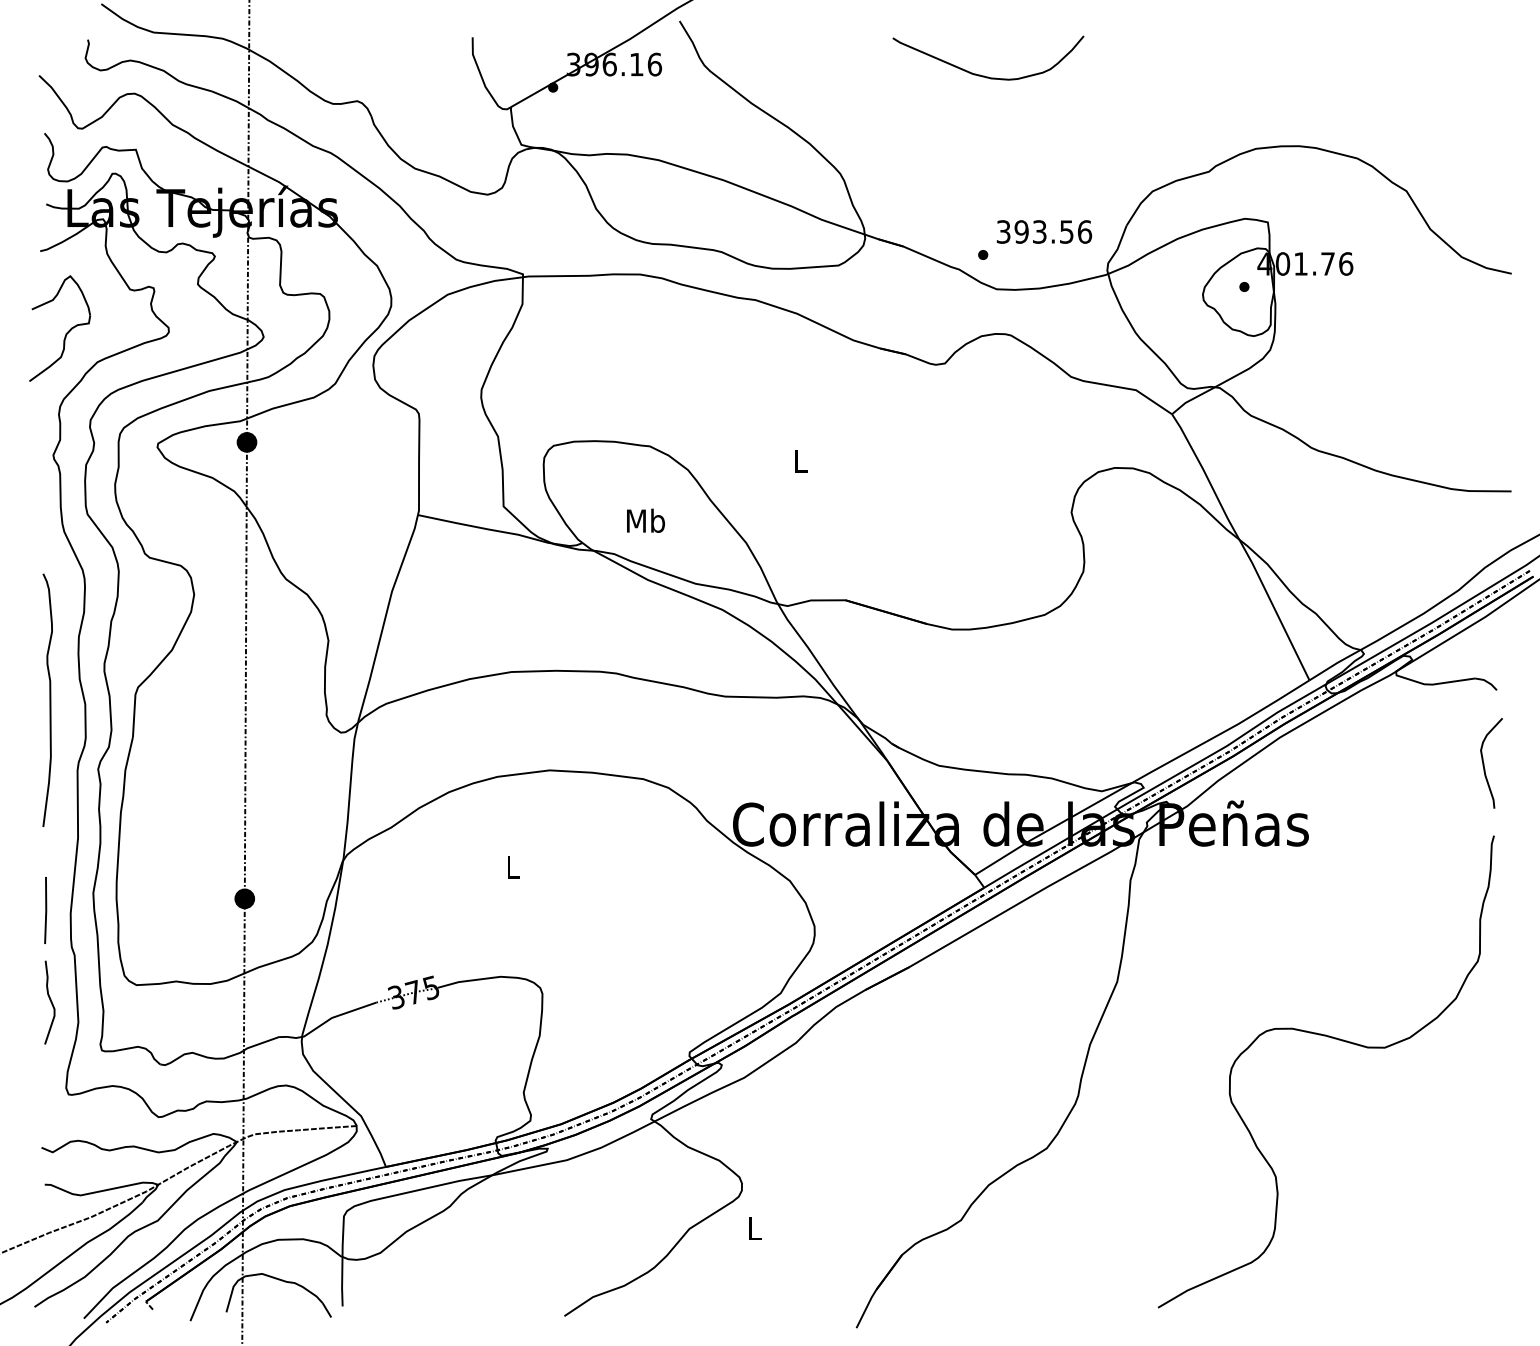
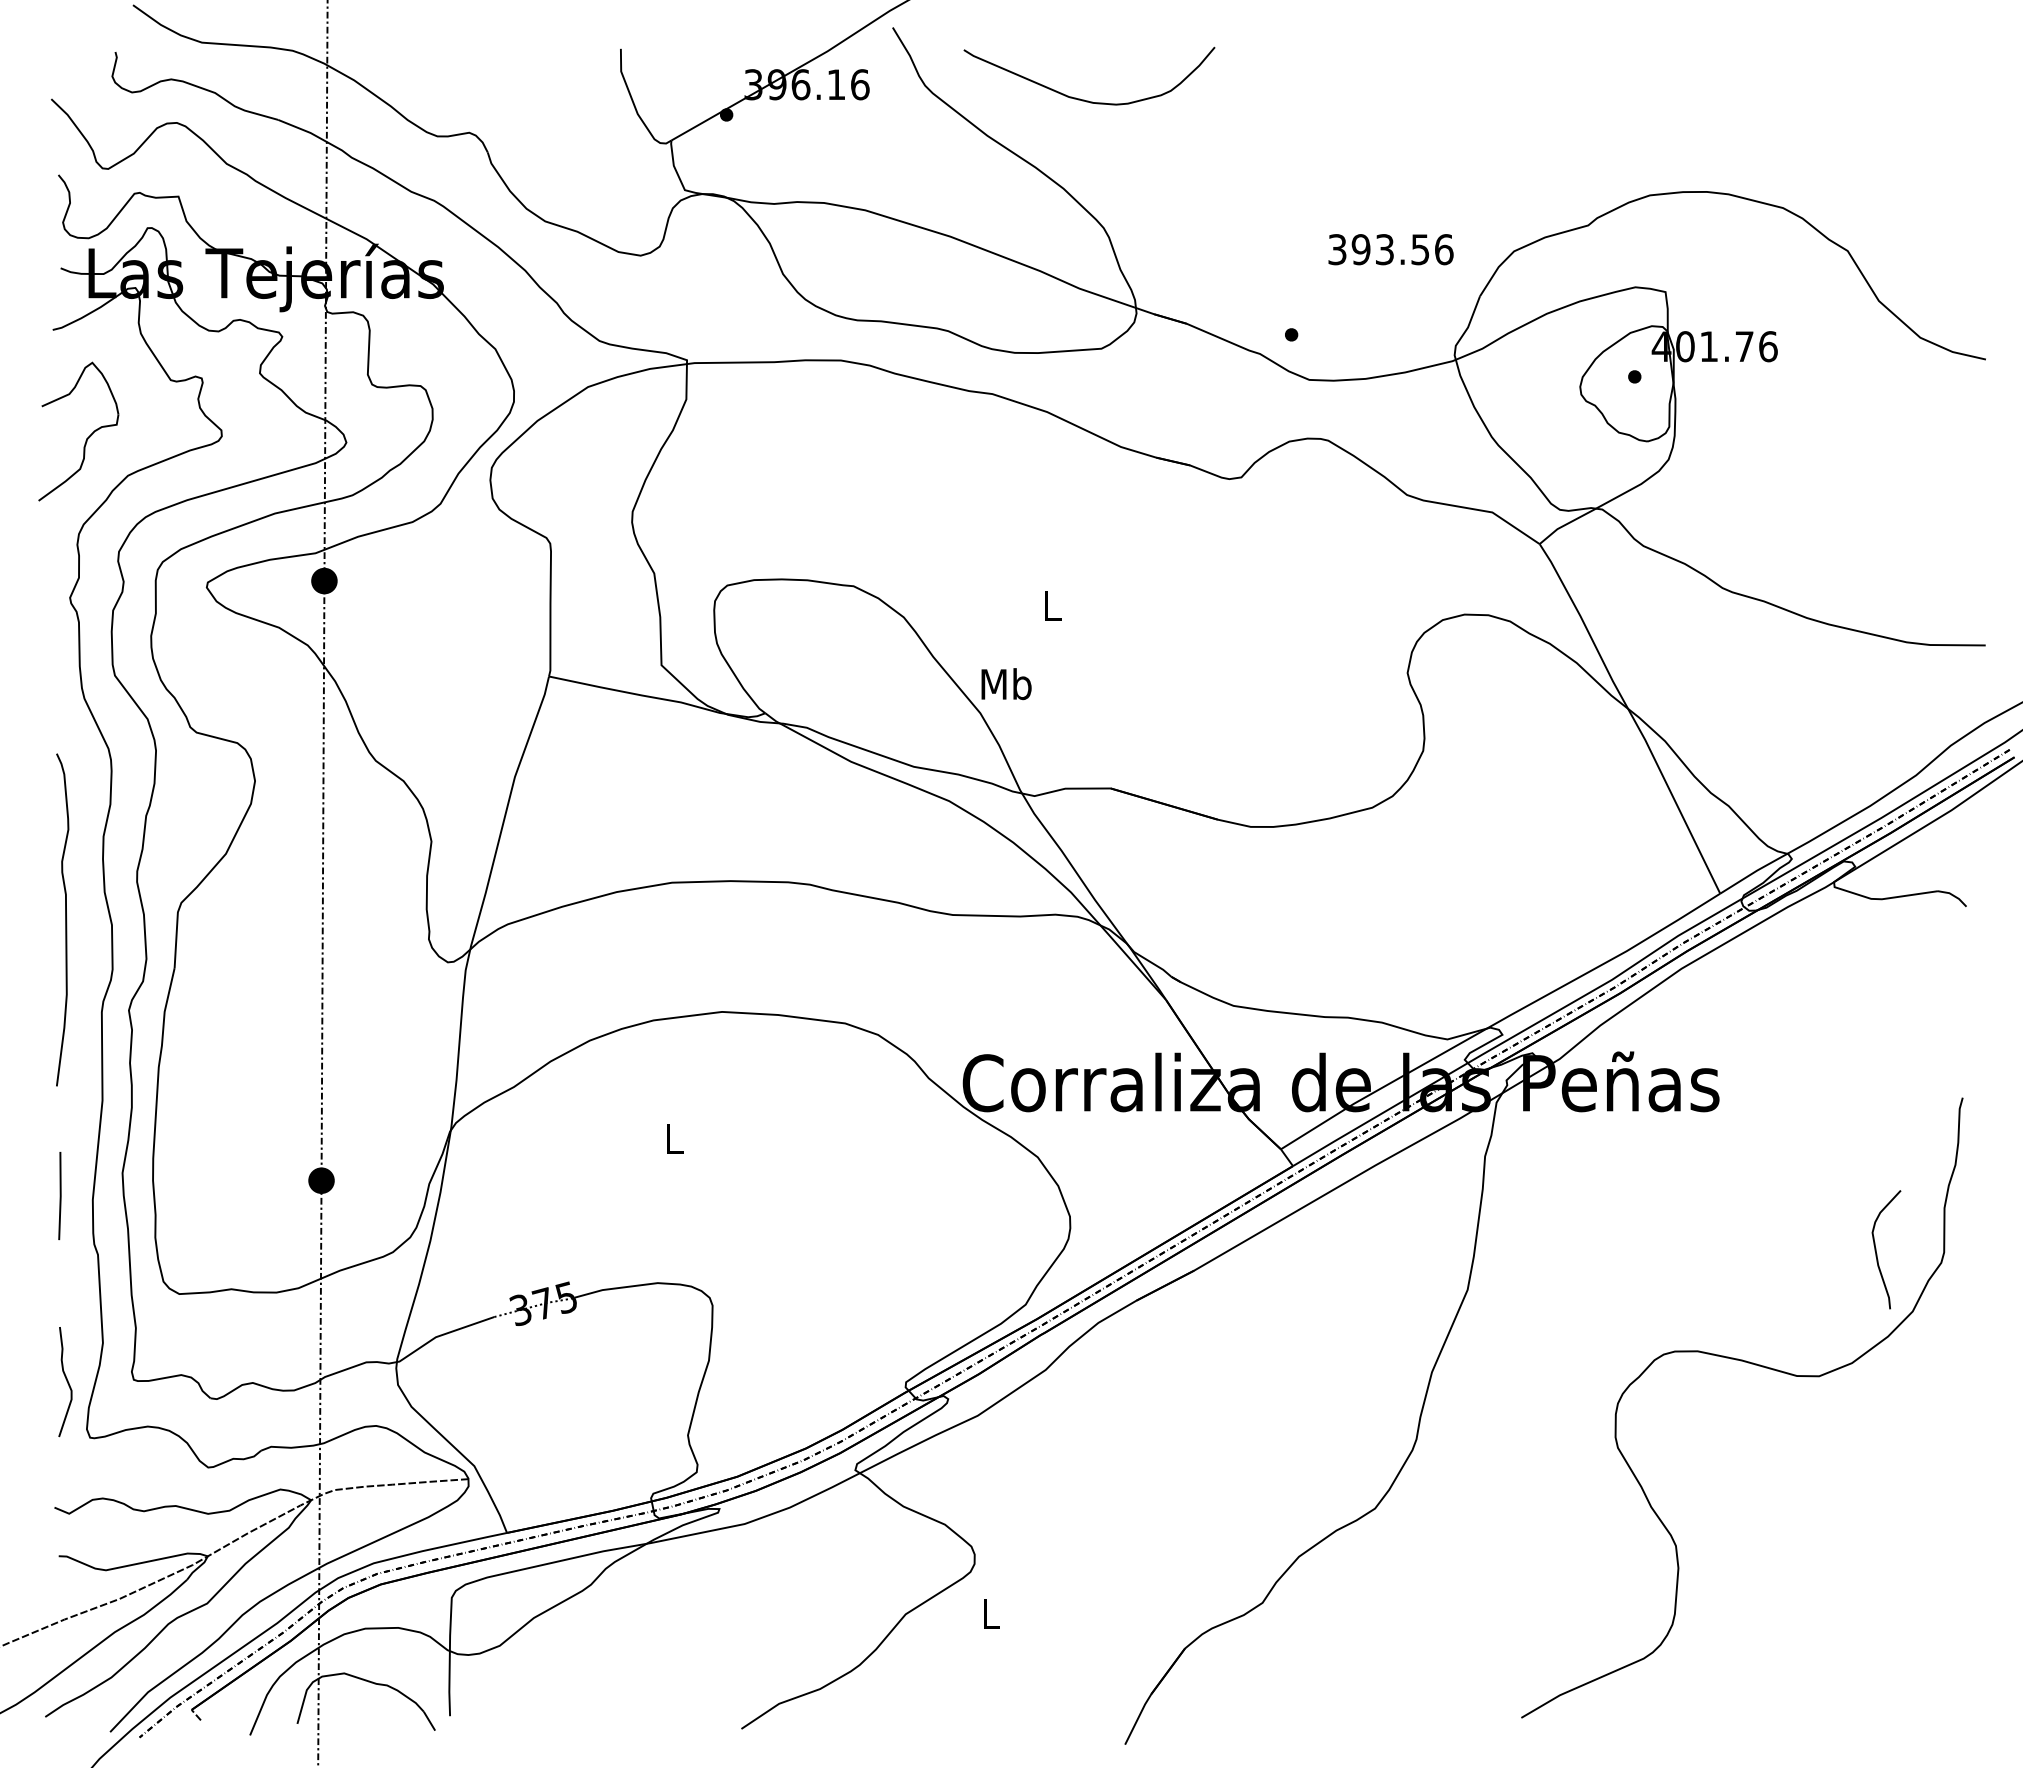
curve: (984, 75) -> (1084, 99), moved
text: (1044, 231) -> (1390, 249), moved
text: (645, 521) -> (1006, 684), moved
curve: (1484, 766) -> (1877, 1253), moved
curve: (50, 1002) -> (66, 1381), moved

